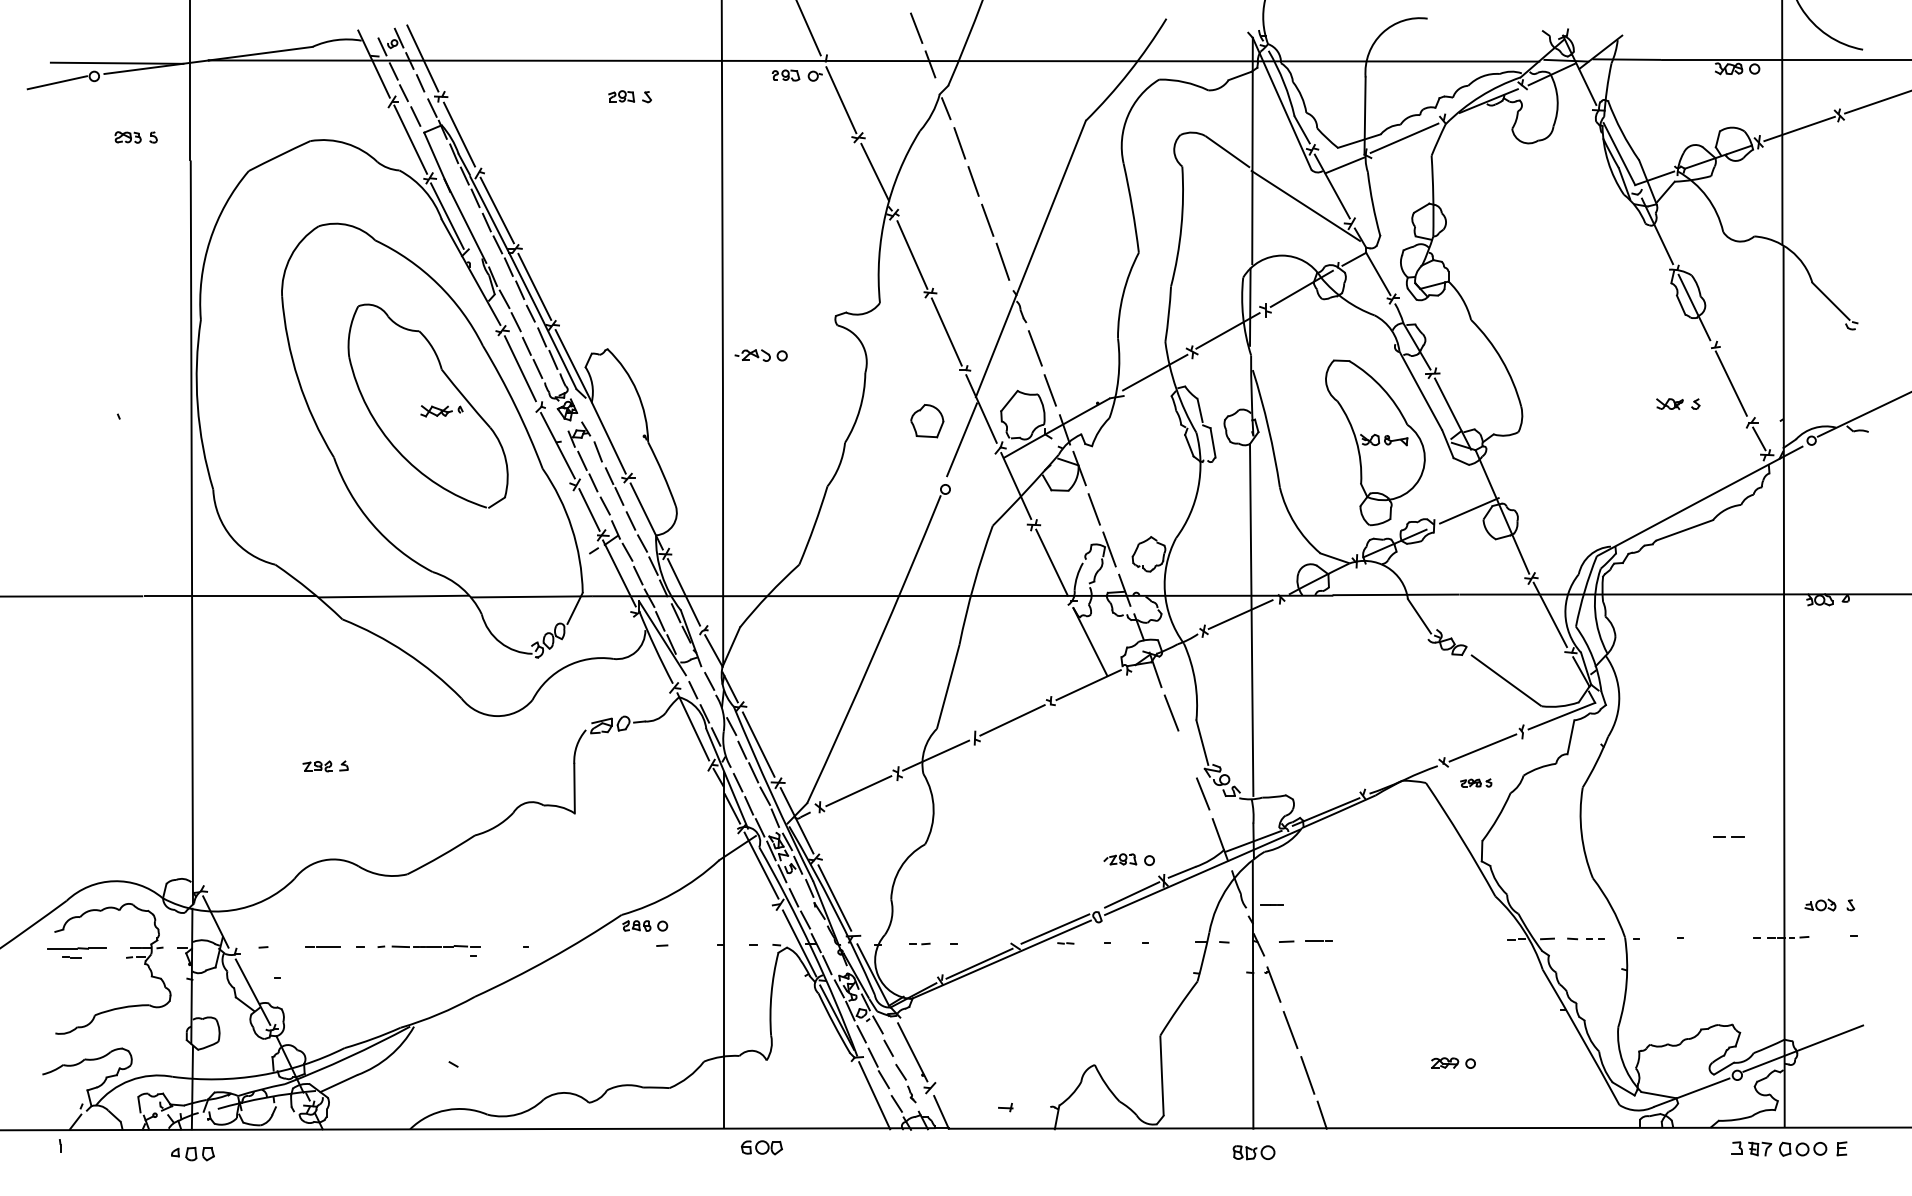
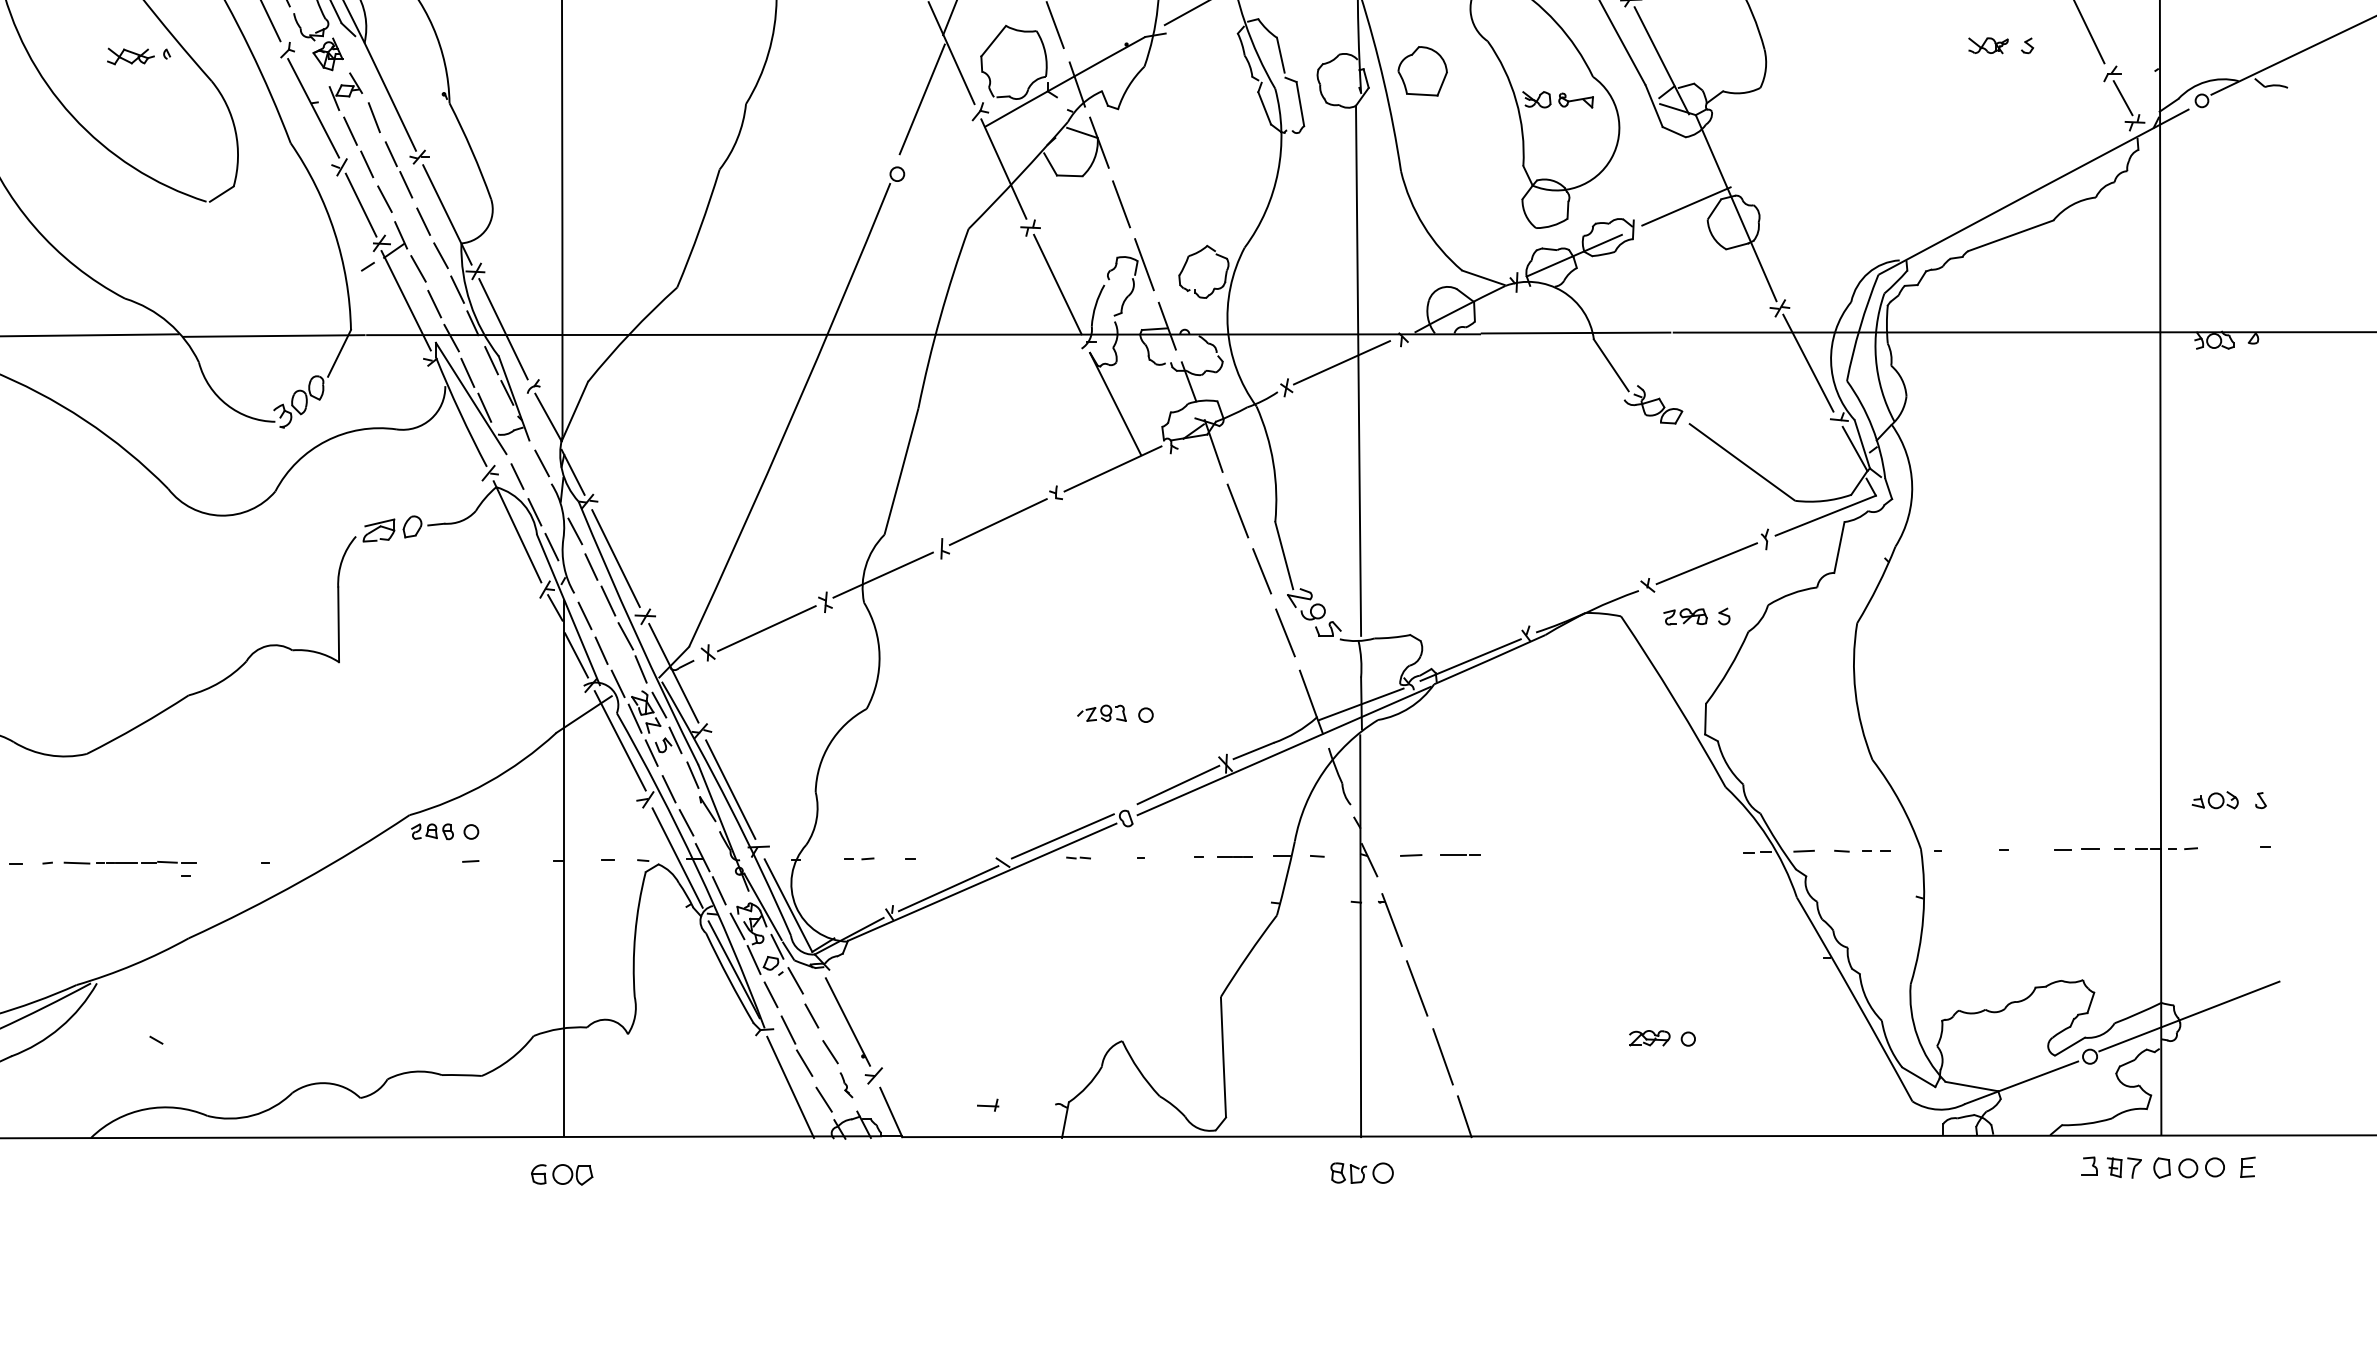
part: (927, 421) -> (1423, 71), moved
line: (1187, 752) -> (1261, 570), added
part: (1475, 782) -> (1695, 615), size x1.43
line: (1725, 836) -> (2072, 849), moved
part: (1128, 859) -> (1114, 713), moved
line: (1271, 904) -> (1234, 856), moved
part: (761, 1147) -> (561, 1174), moved

